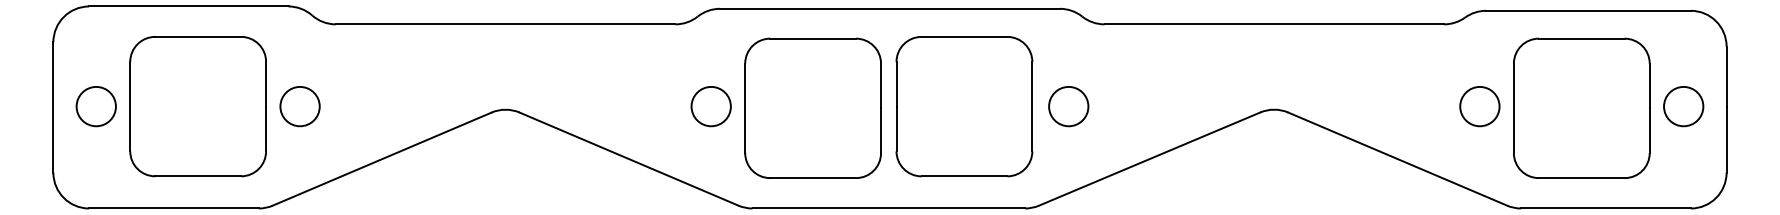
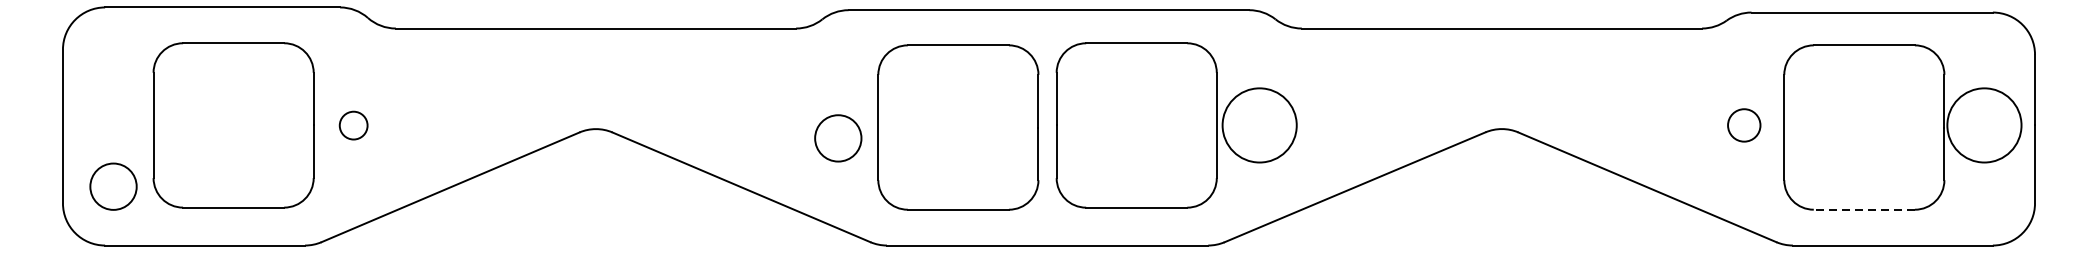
circle: (95, 106) -> (112, 186), moved
circle: (299, 106) -> (353, 125), size x0.6
circle: (710, 106) -> (837, 138), moved
circle: (1068, 106) -> (1259, 125), size x1.6
circle: (1479, 106) -> (1743, 125), size x0.7
circle: (1683, 106) -> (1984, 125), size x1.6
line: (1581, 178) -> (1864, 210), solid -> dashed

